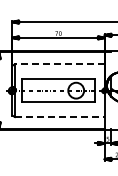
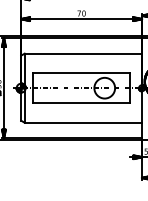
line: (59, 64) -> (82, 53), dashed -> solid
line: (59, 117) -> (82, 123), dashed -> solid

